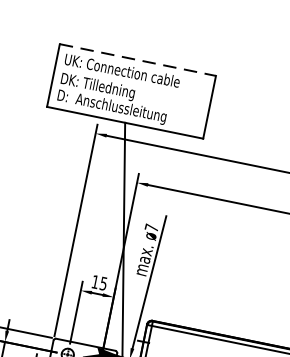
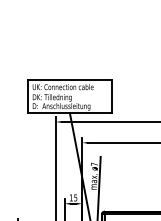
line: (136, 60) -> (69, 80), dashed -> solid

